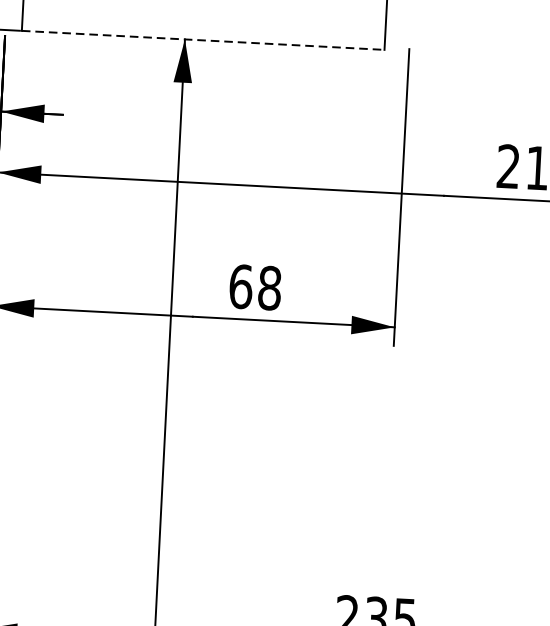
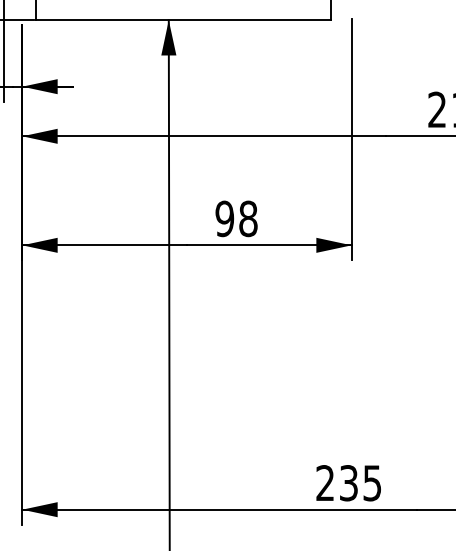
line: (202, 40) -> (183, 20), dashed -> solid
text: (240, 286) -> (224, 218), 68 -> 98

